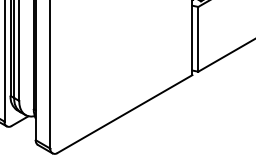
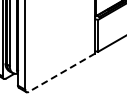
line: (123, 113) -> (61, 72), solid -> dashed

